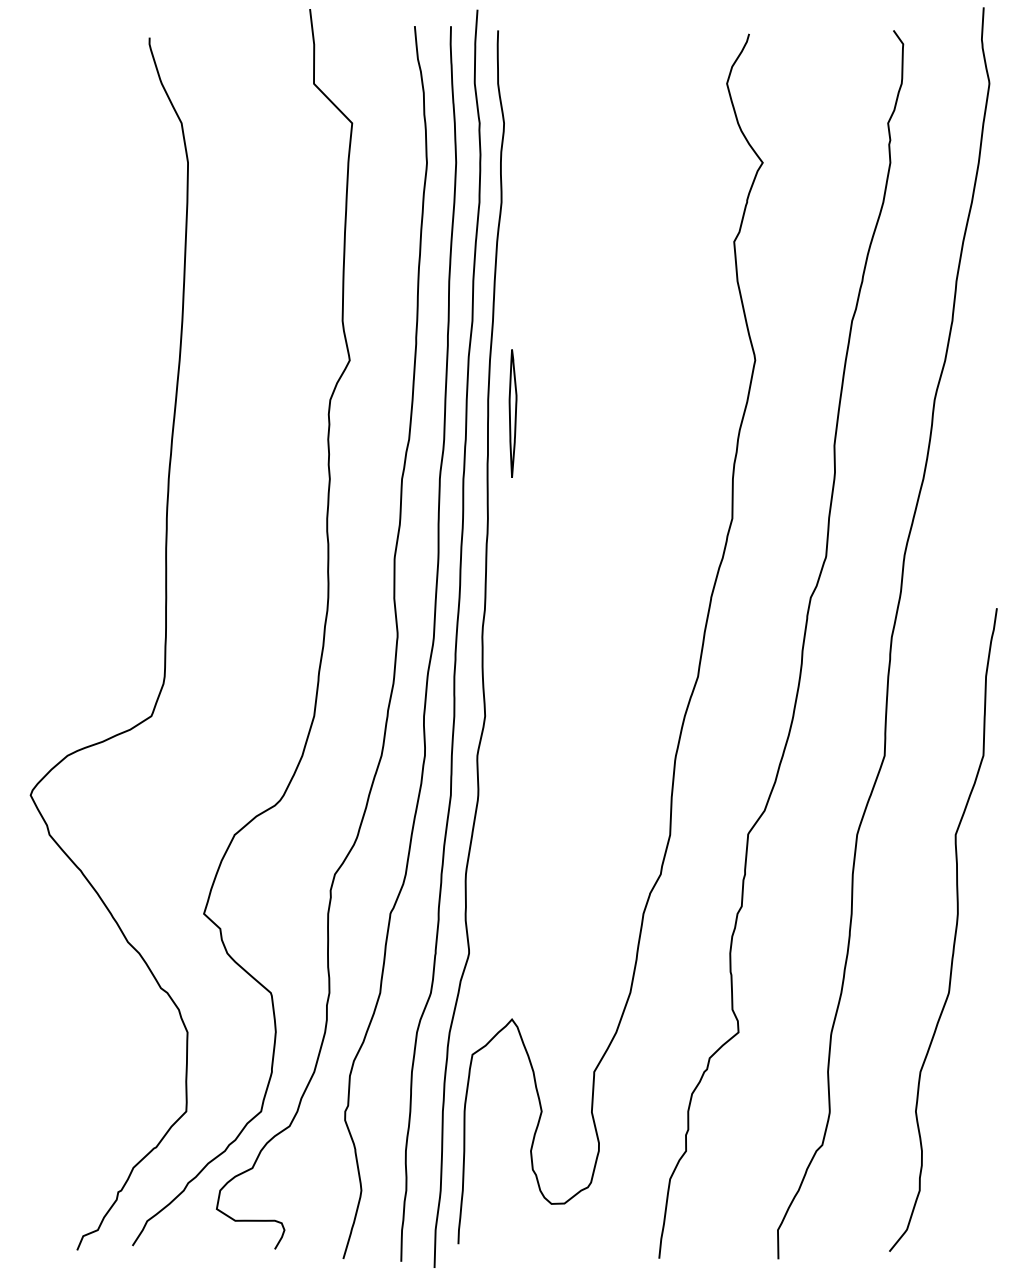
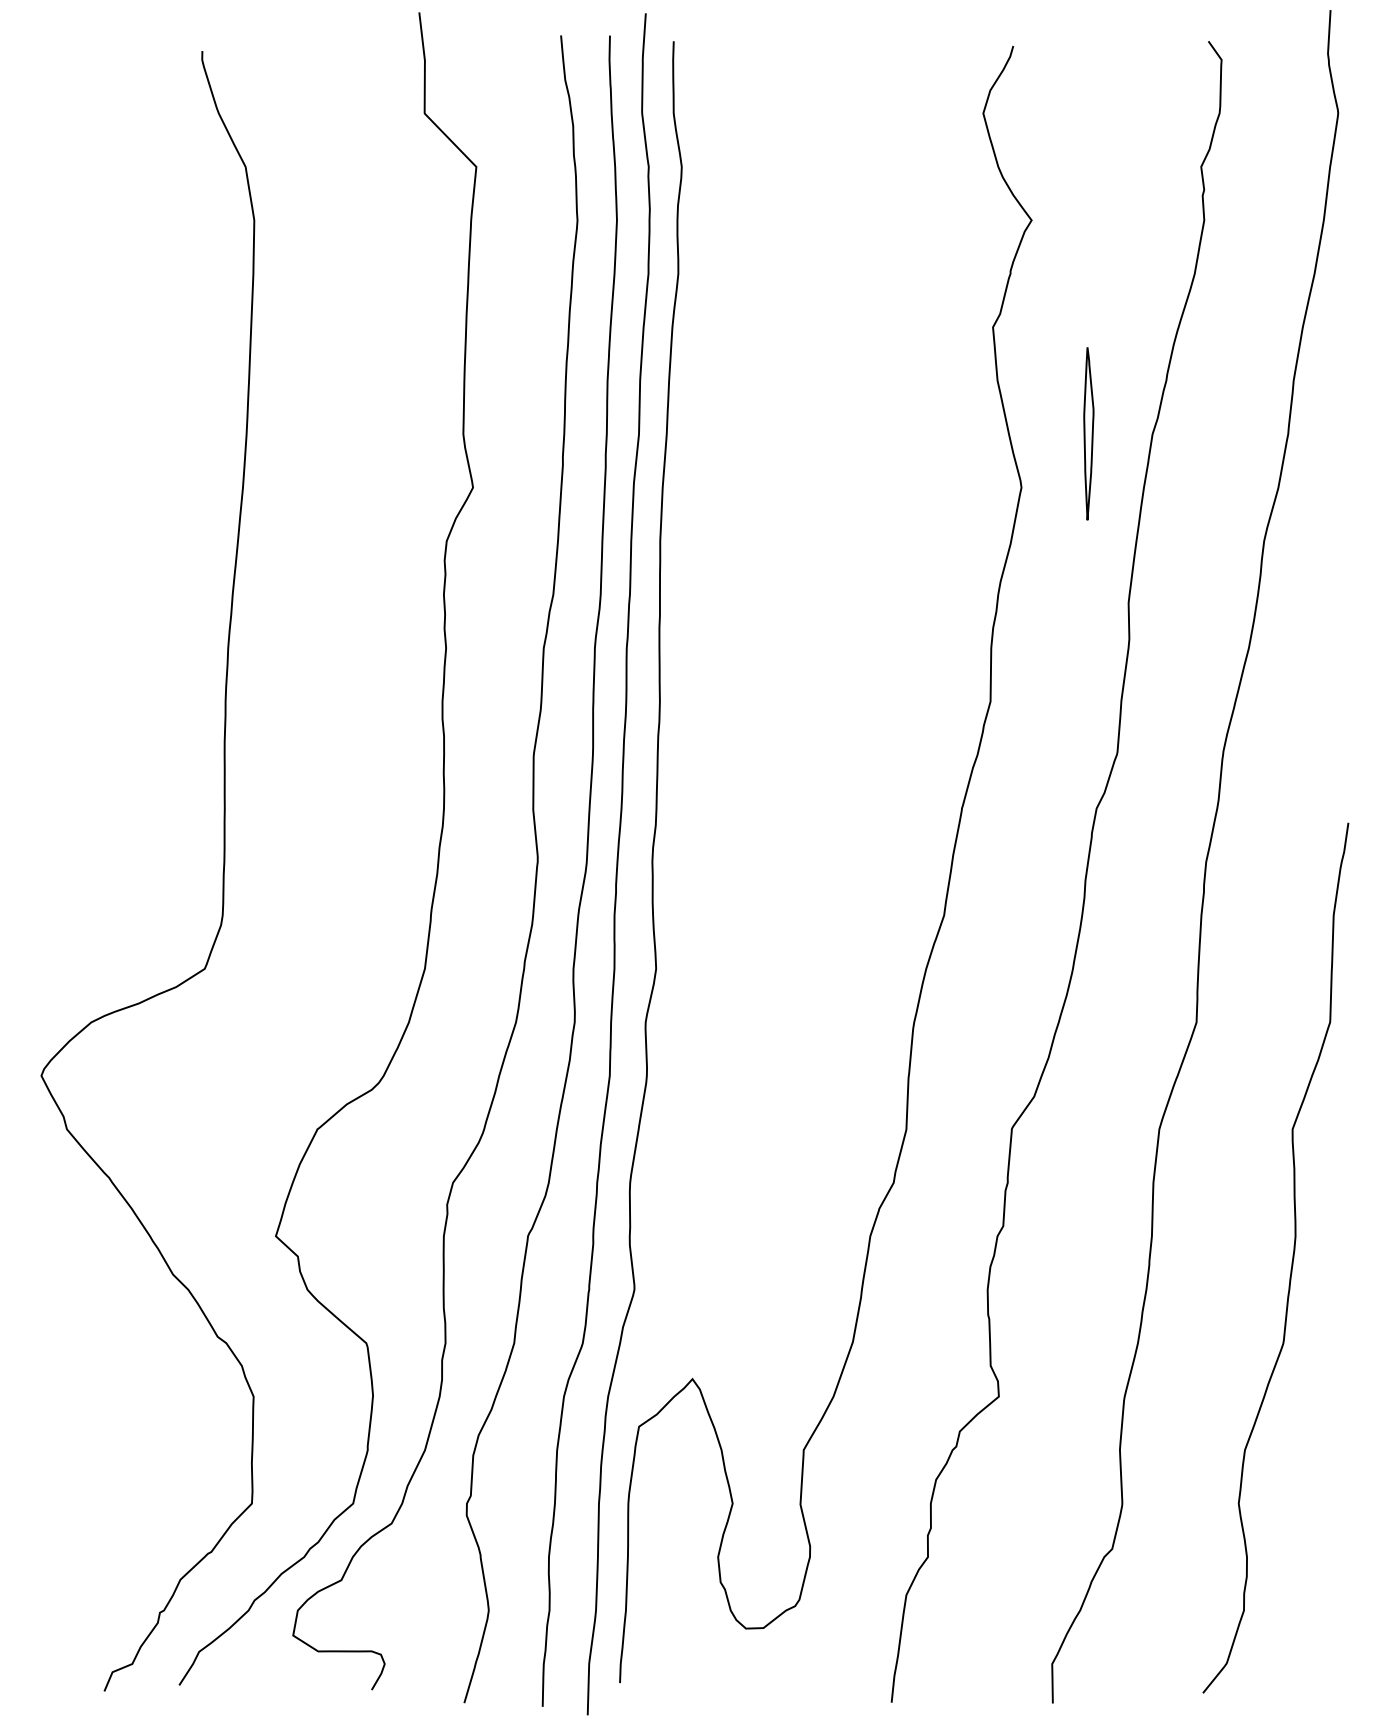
part: (512, 413) -> (1088, 433), moved

